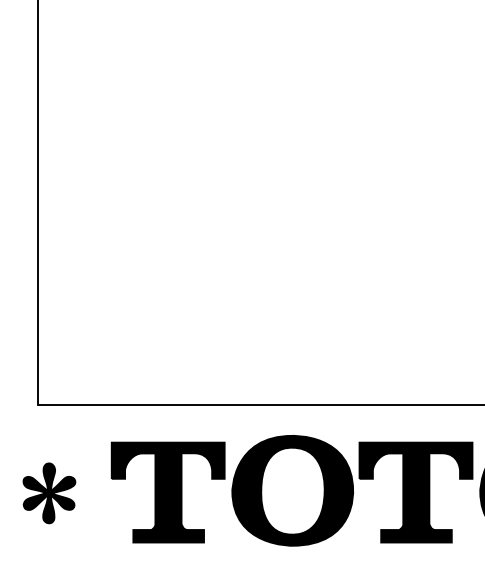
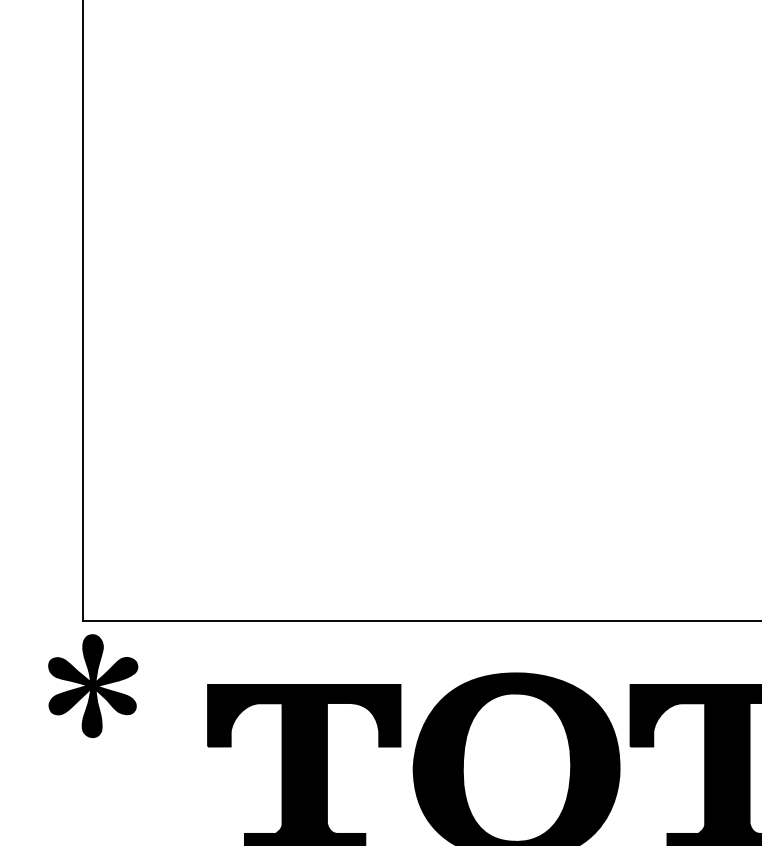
part: (49, 493) -> (93, 686), moved

